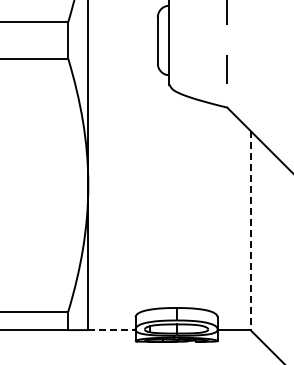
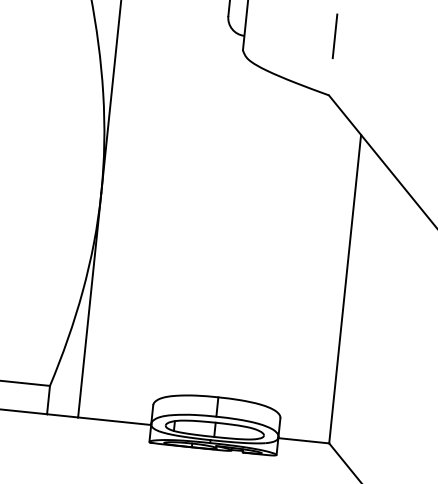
line: (250, 230) -> (345, 289), dashed -> solid
line: (111, 330) -> (113, 421), dashed -> solid

